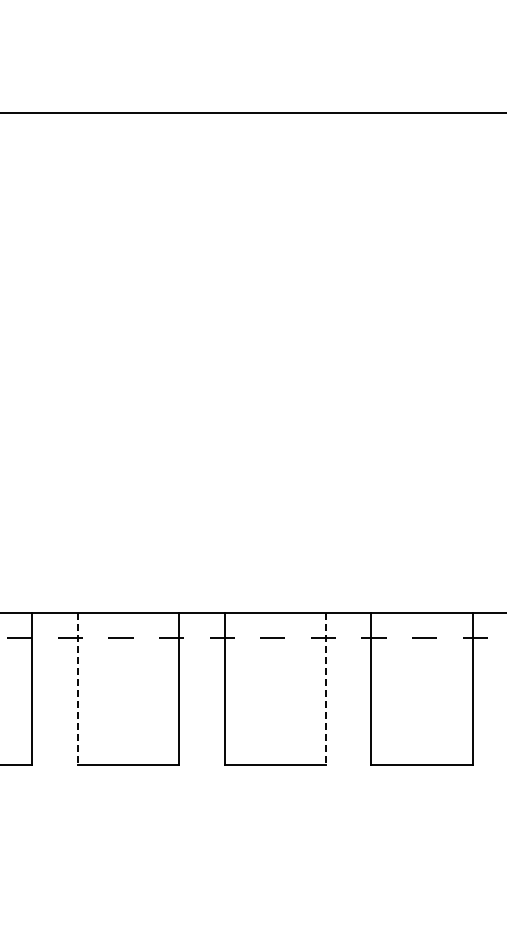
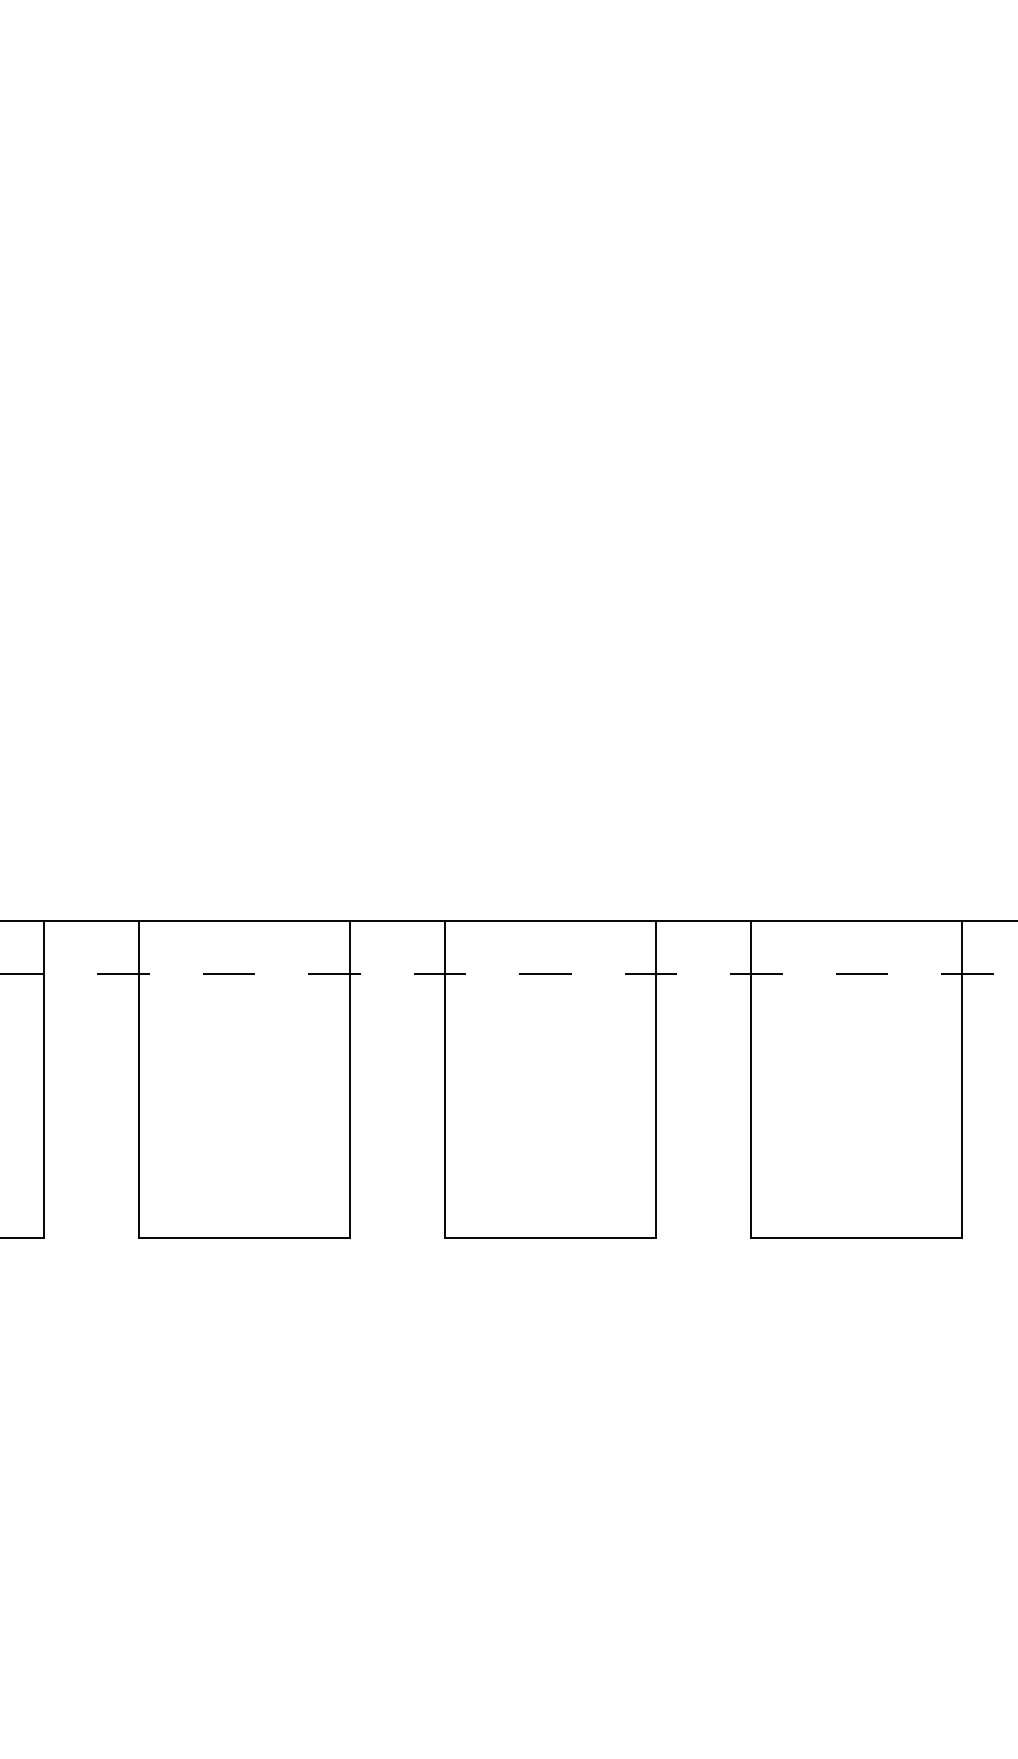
line: (77, 689) -> (138, 1080), dashed -> solid
line: (325, 689) -> (655, 1080), dashed -> solid

